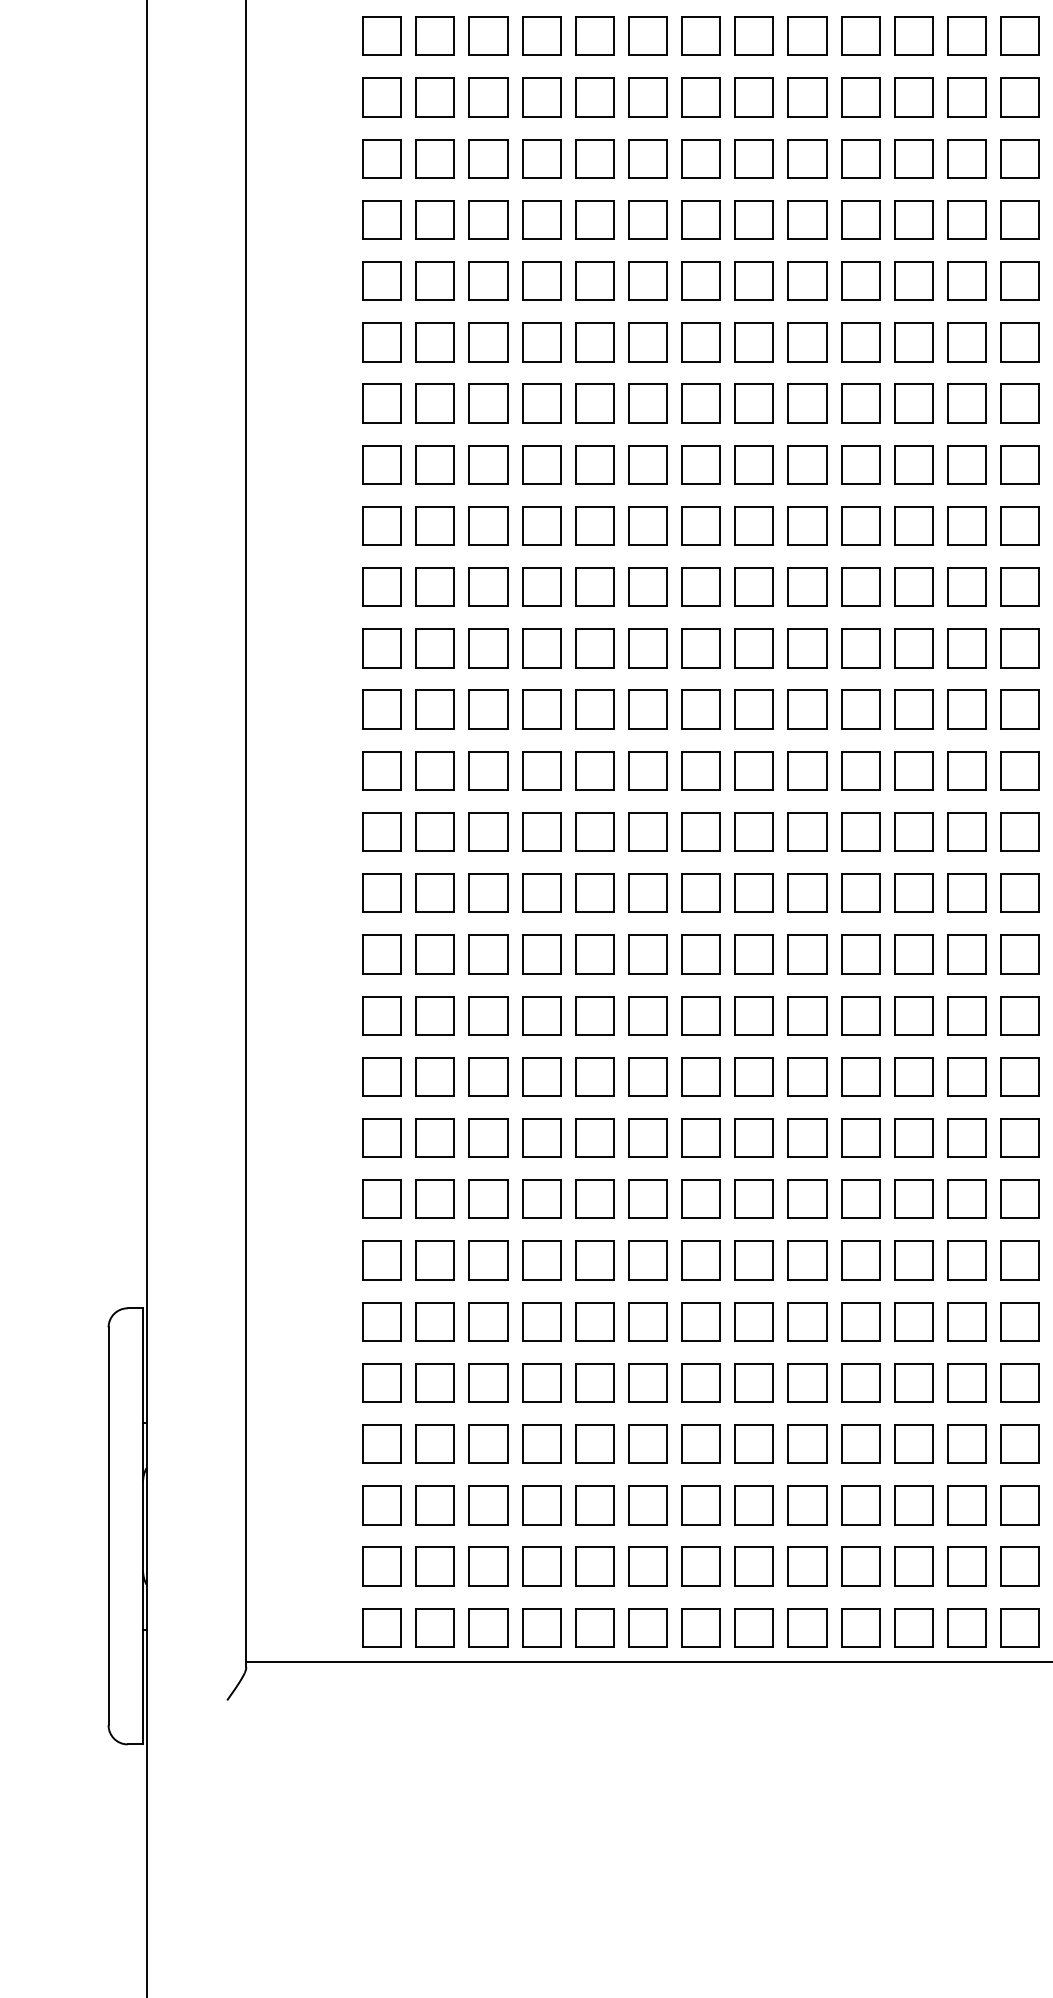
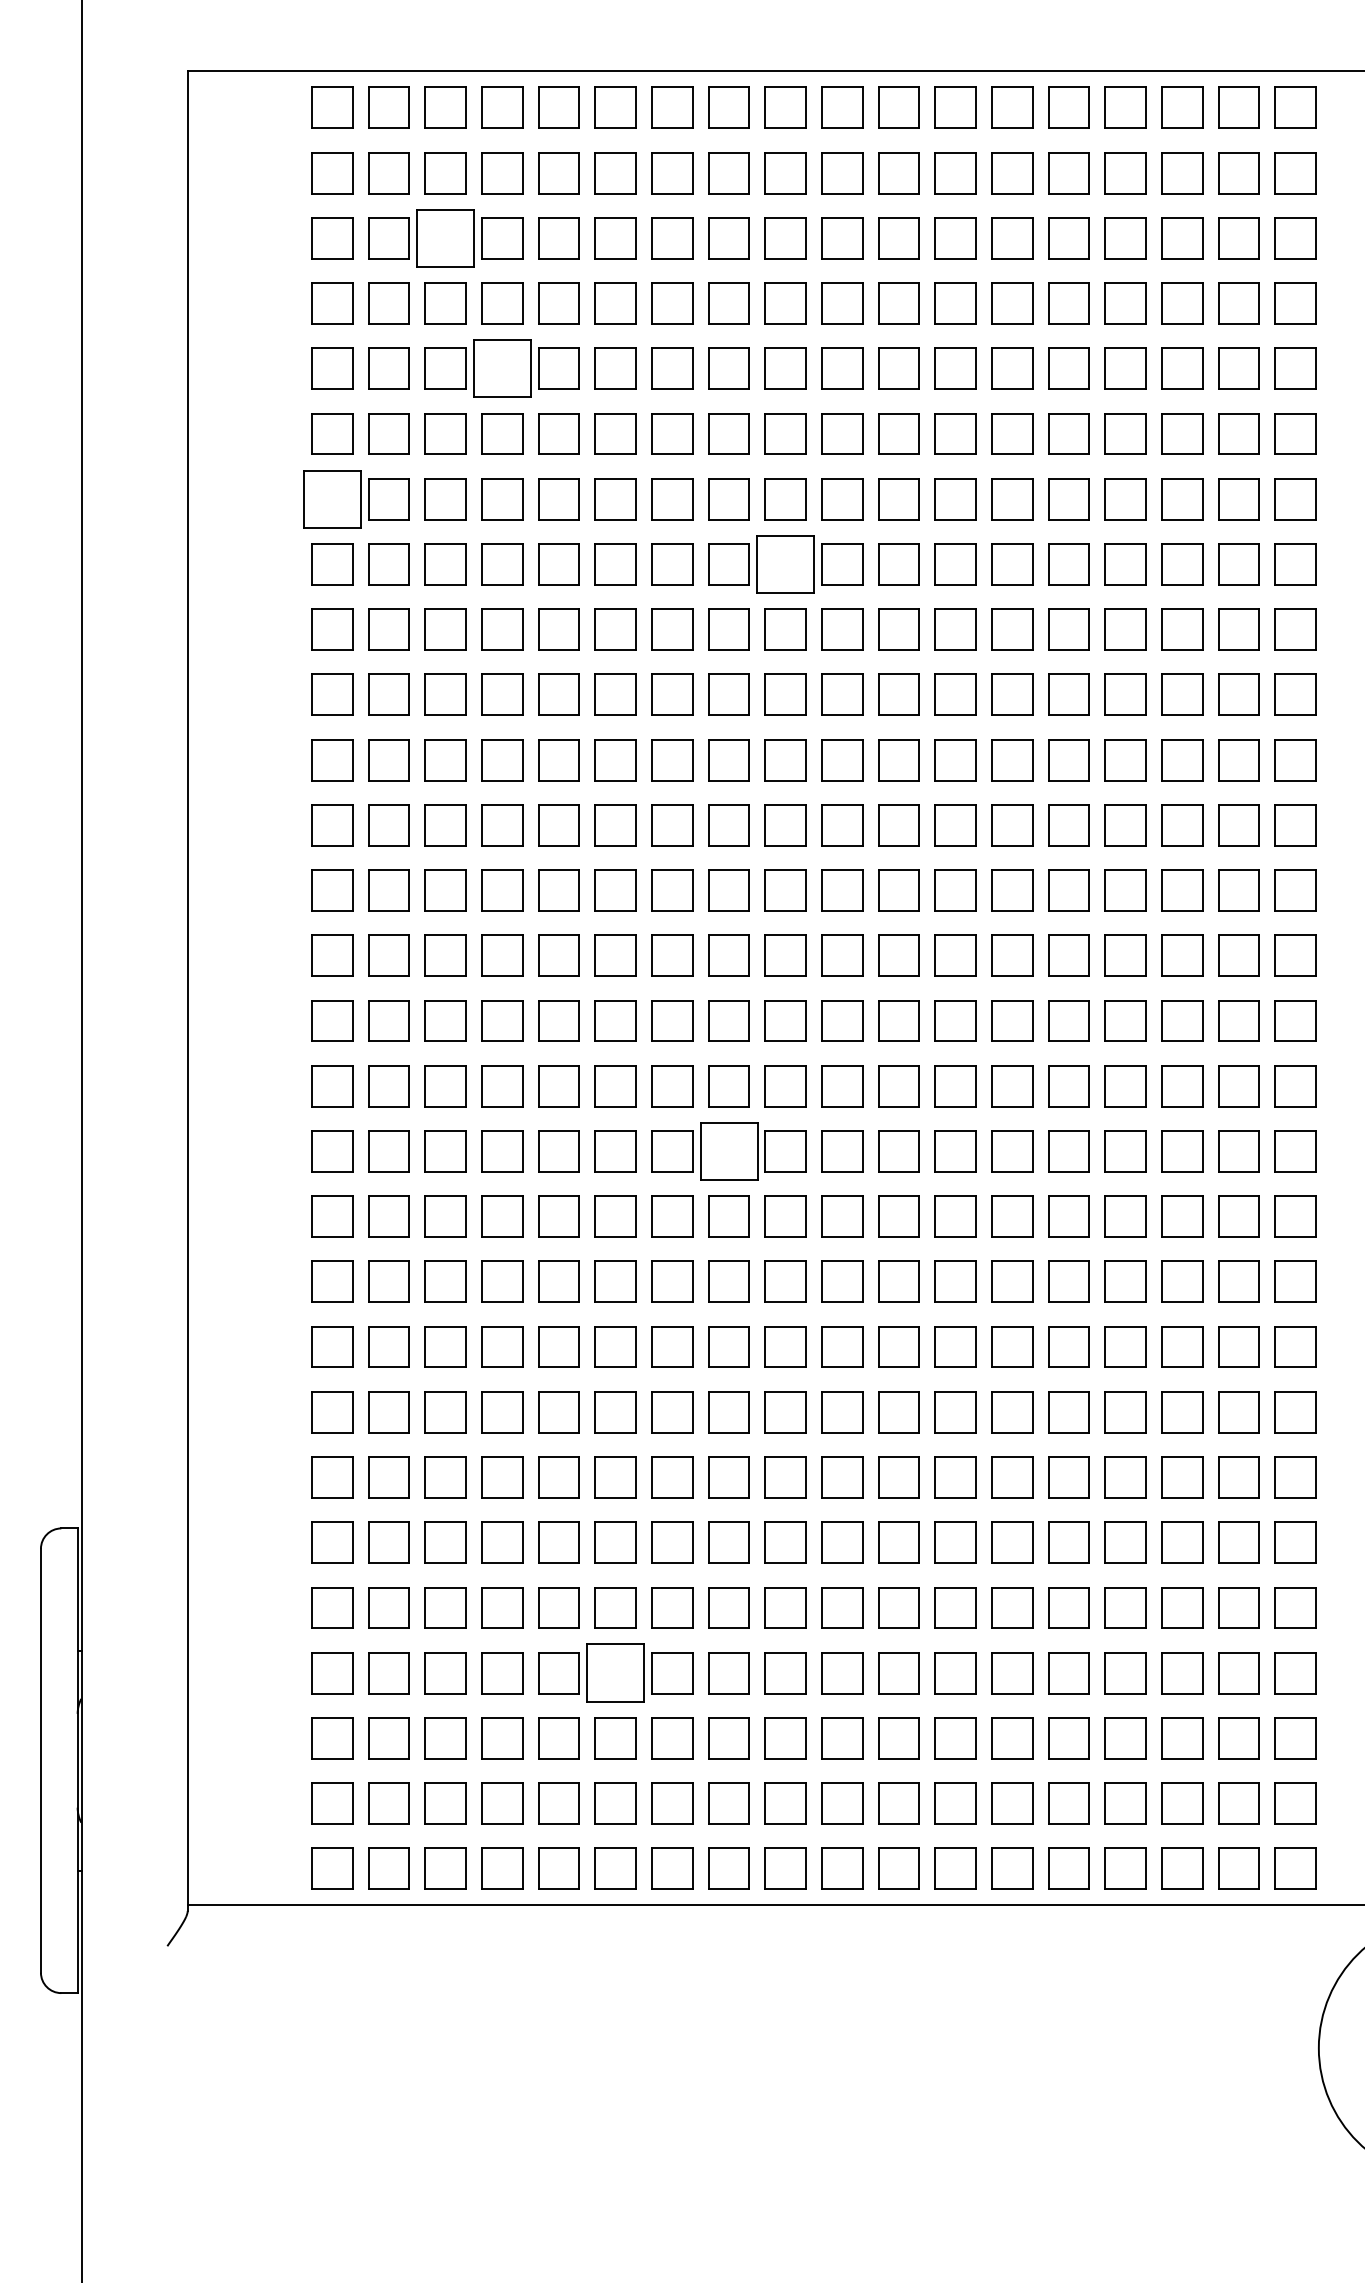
part: (488, 97) -> (445, 238), size x1.4
part: (541, 219) -> (502, 368), size x1.4
part: (382, 342) -> (332, 499), size x1.4
part: (807, 403) -> (785, 564), size x1.4
part: (753, 954) -> (728, 1151), size x1.4
part: (647, 1444) -> (615, 1673), size x1.4

